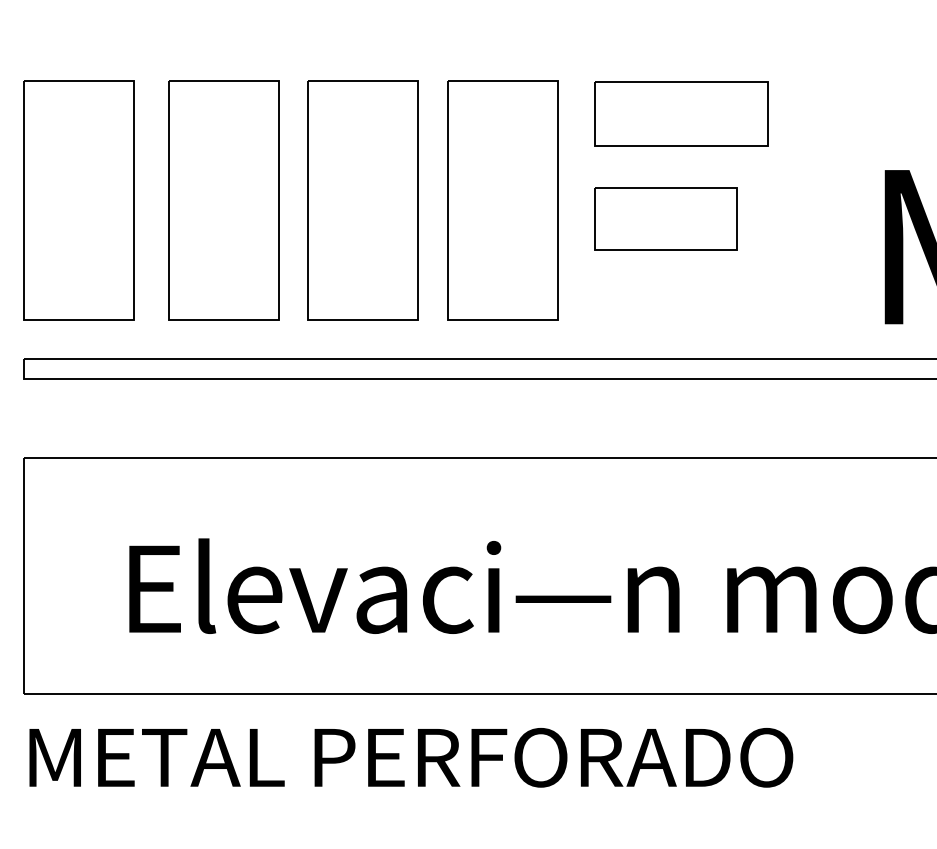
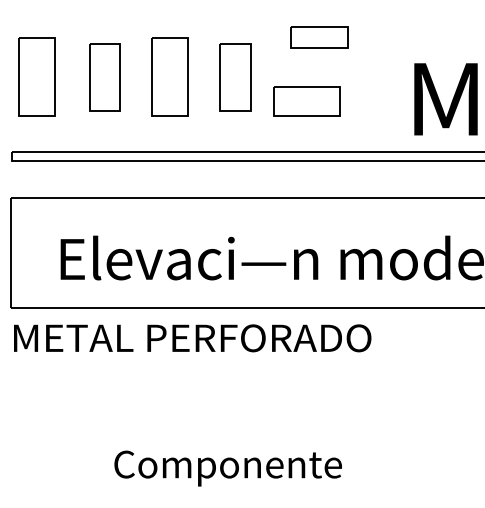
part: (682, 112) -> (319, 36), size x0.7
part: (79, 198) -> (37, 76), size x0.7
part: (222, 198) -> (104, 76), size x0.6
part: (361, 198) -> (169, 76), size x0.7
part: (502, 198) -> (235, 76), size x0.6
part: (665, 217) -> (306, 101), moved

